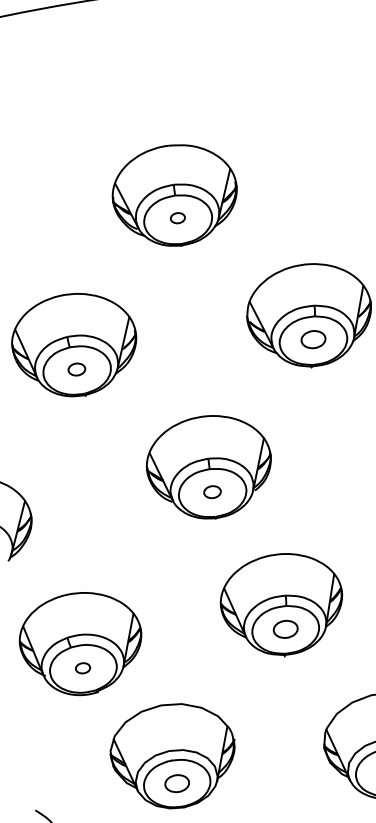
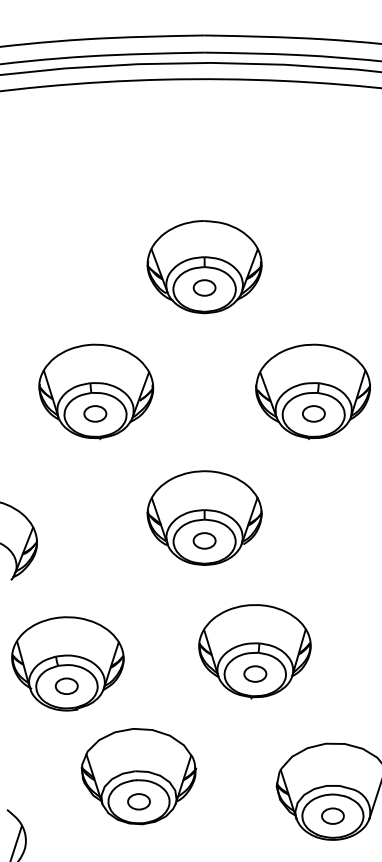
part: (177, 217) -> (204, 287), size x1.67
part: (76, 369) -> (95, 413), size x1.43
part: (212, 491) -> (204, 540), size x1.43
part: (82, 667) -> (66, 685), size x1.67

